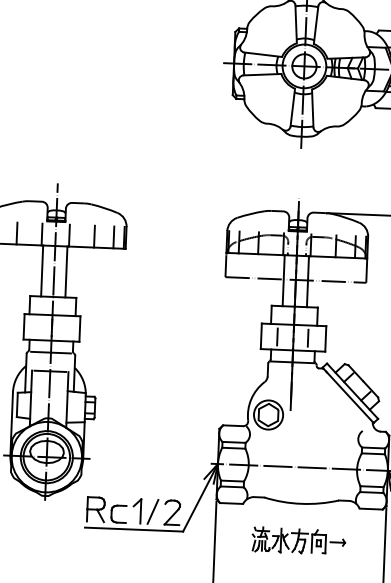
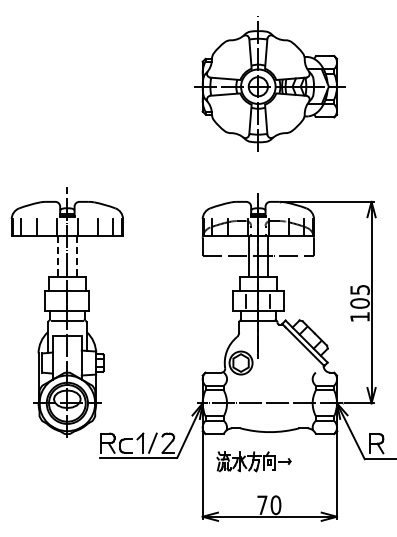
line: (41, 272) -> (57, 257), solid -> dashed
line: (65, 273) -> (76, 257), solid -> dashed
part: (298, 540) -> (253, 461), moved

